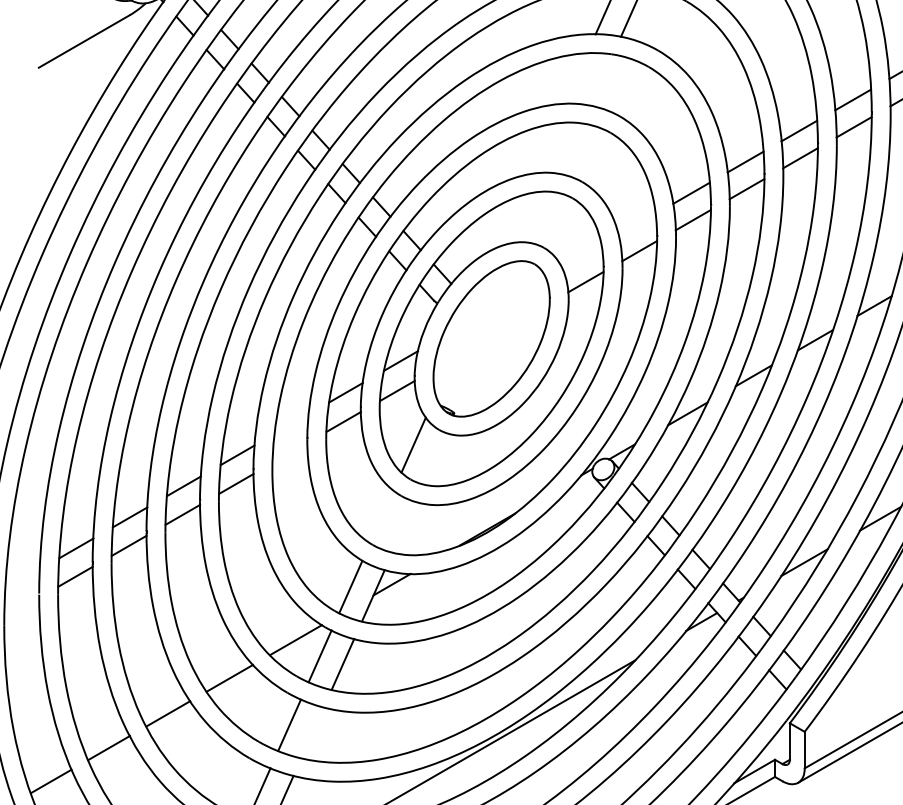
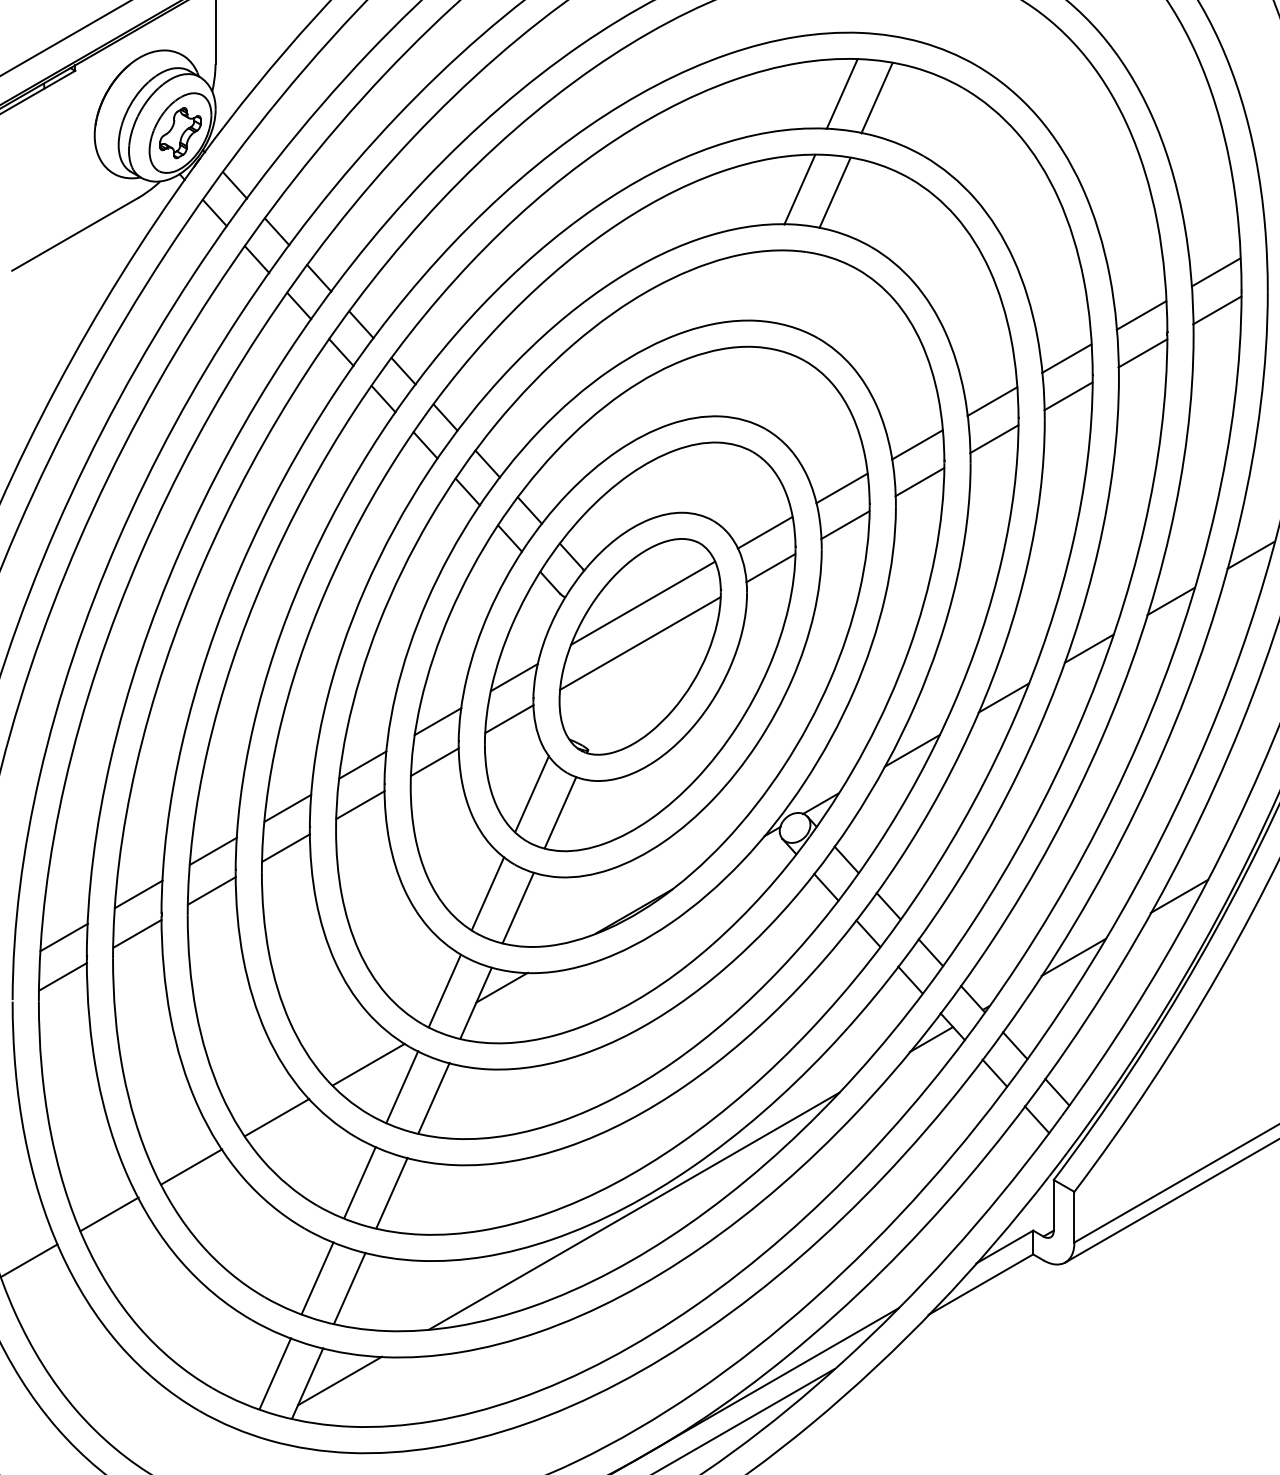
line: (636, 224) -> (841, 488), added
line: (581, 256) -> (764, 532), added
line: (494, 306) -> (643, 602), added
line: (491, 336) -> (640, 643), added
line: (291, 423) -> (362, 764), added
line: (290, 452) -> (360, 804), added
line: (434, 458) -> (560, 812), added
line: (381, 516) -> (487, 893), added
line: (403, 526) -> (517, 907), added
line: (312, 732) -> (391, 1192), added

